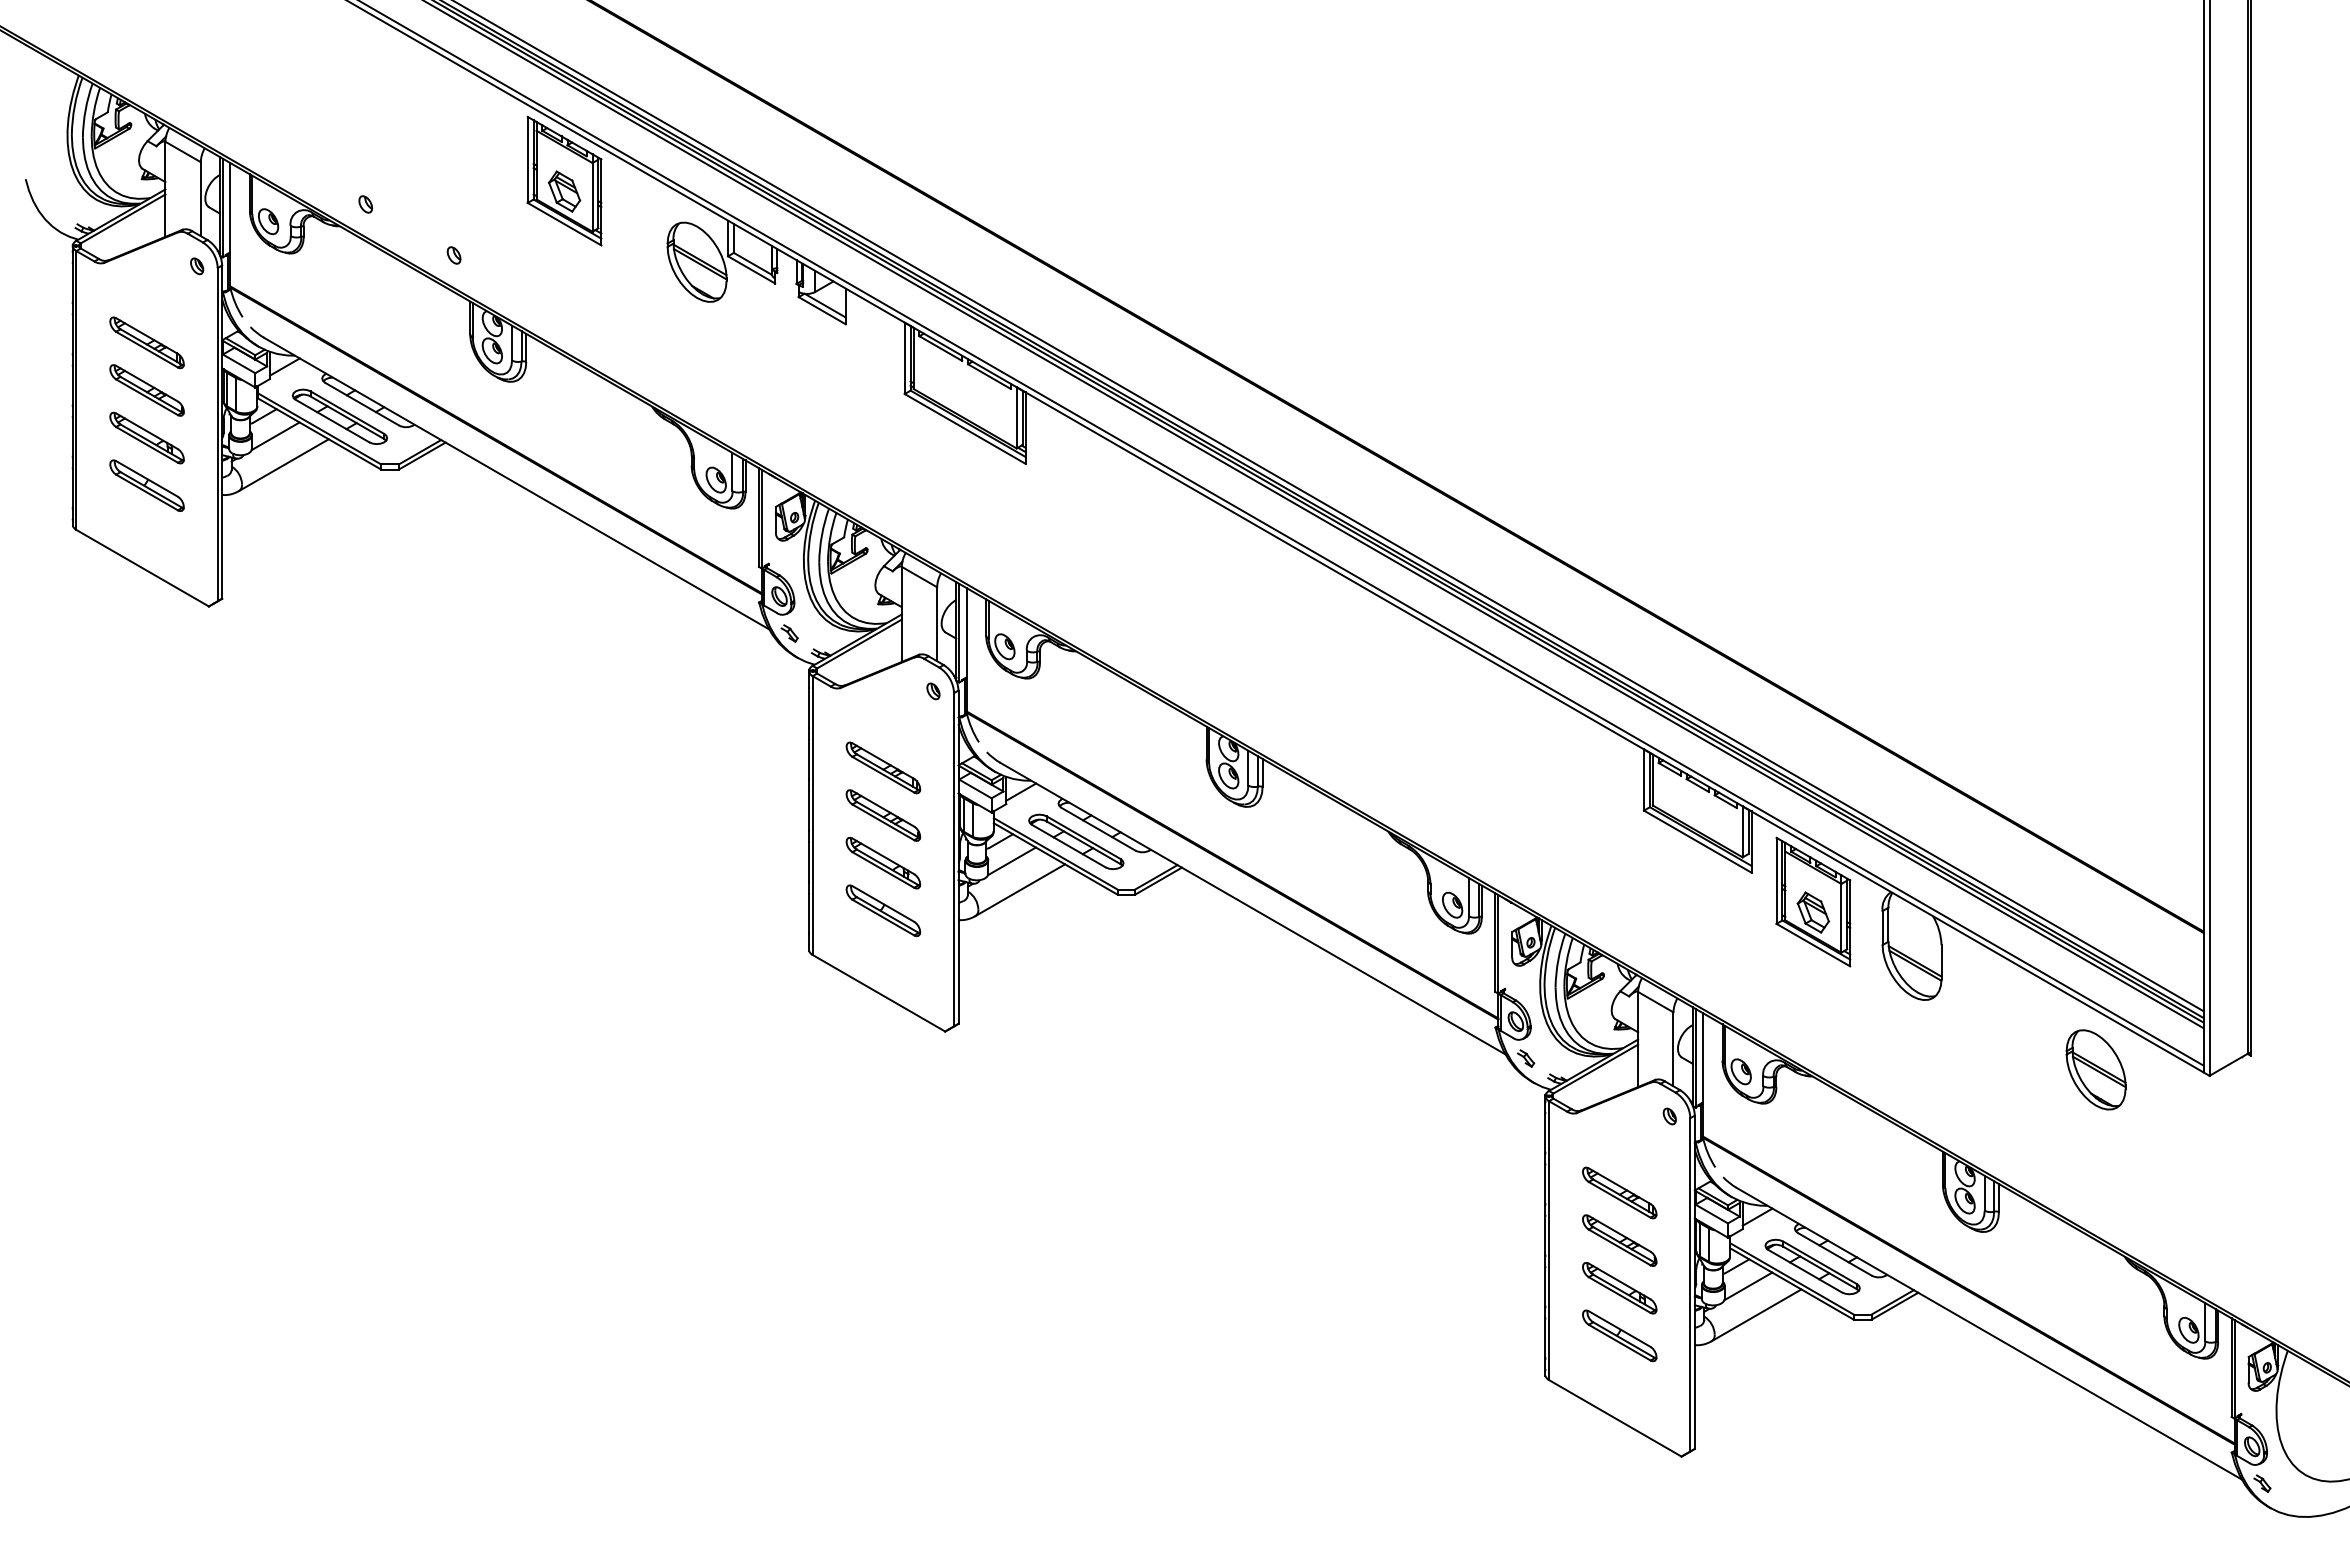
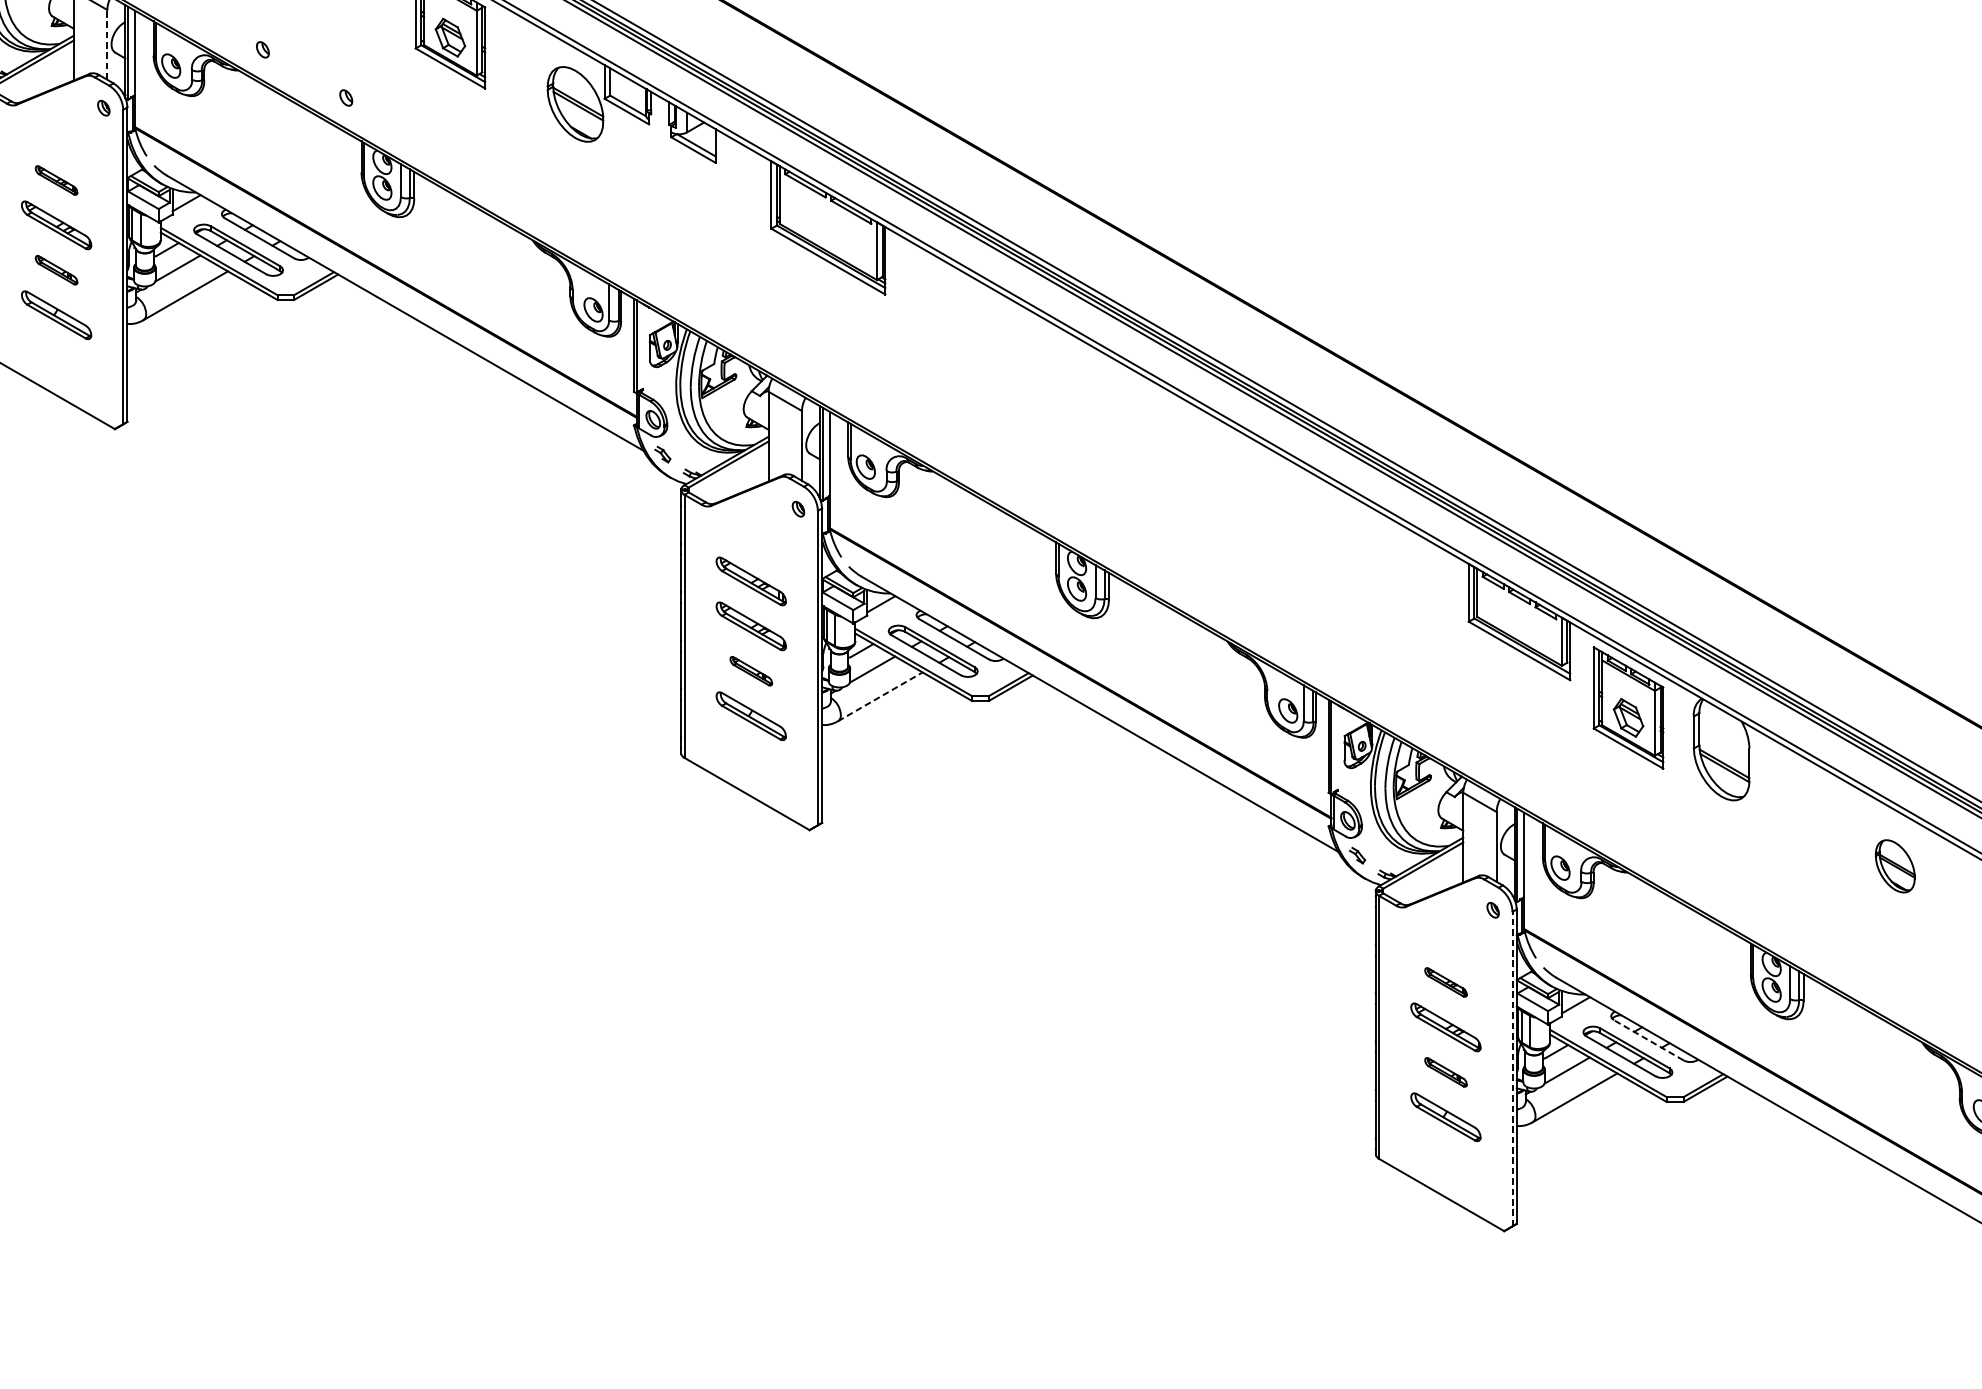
line: (200, 199) -> (107, 45), solid -> dashed
part: (146, 342) -> (56, 180), size x0.6
part: (146, 437) -> (56, 269), size x0.6
part: (883, 862) -> (751, 670), size x0.6
line: (1020, 890) -> (880, 697), solid -> dashed
part: (2095, 1069) -> (1894, 865), size x0.7
part: (1619, 1192) -> (1445, 981), size x0.6
line: (1834, 1254) -> (1648, 1040), solid -> dashed
line: (1690, 1284) -> (1512, 1068), solid -> dashed
part: (1619, 1288) -> (1445, 1072), size x0.6

